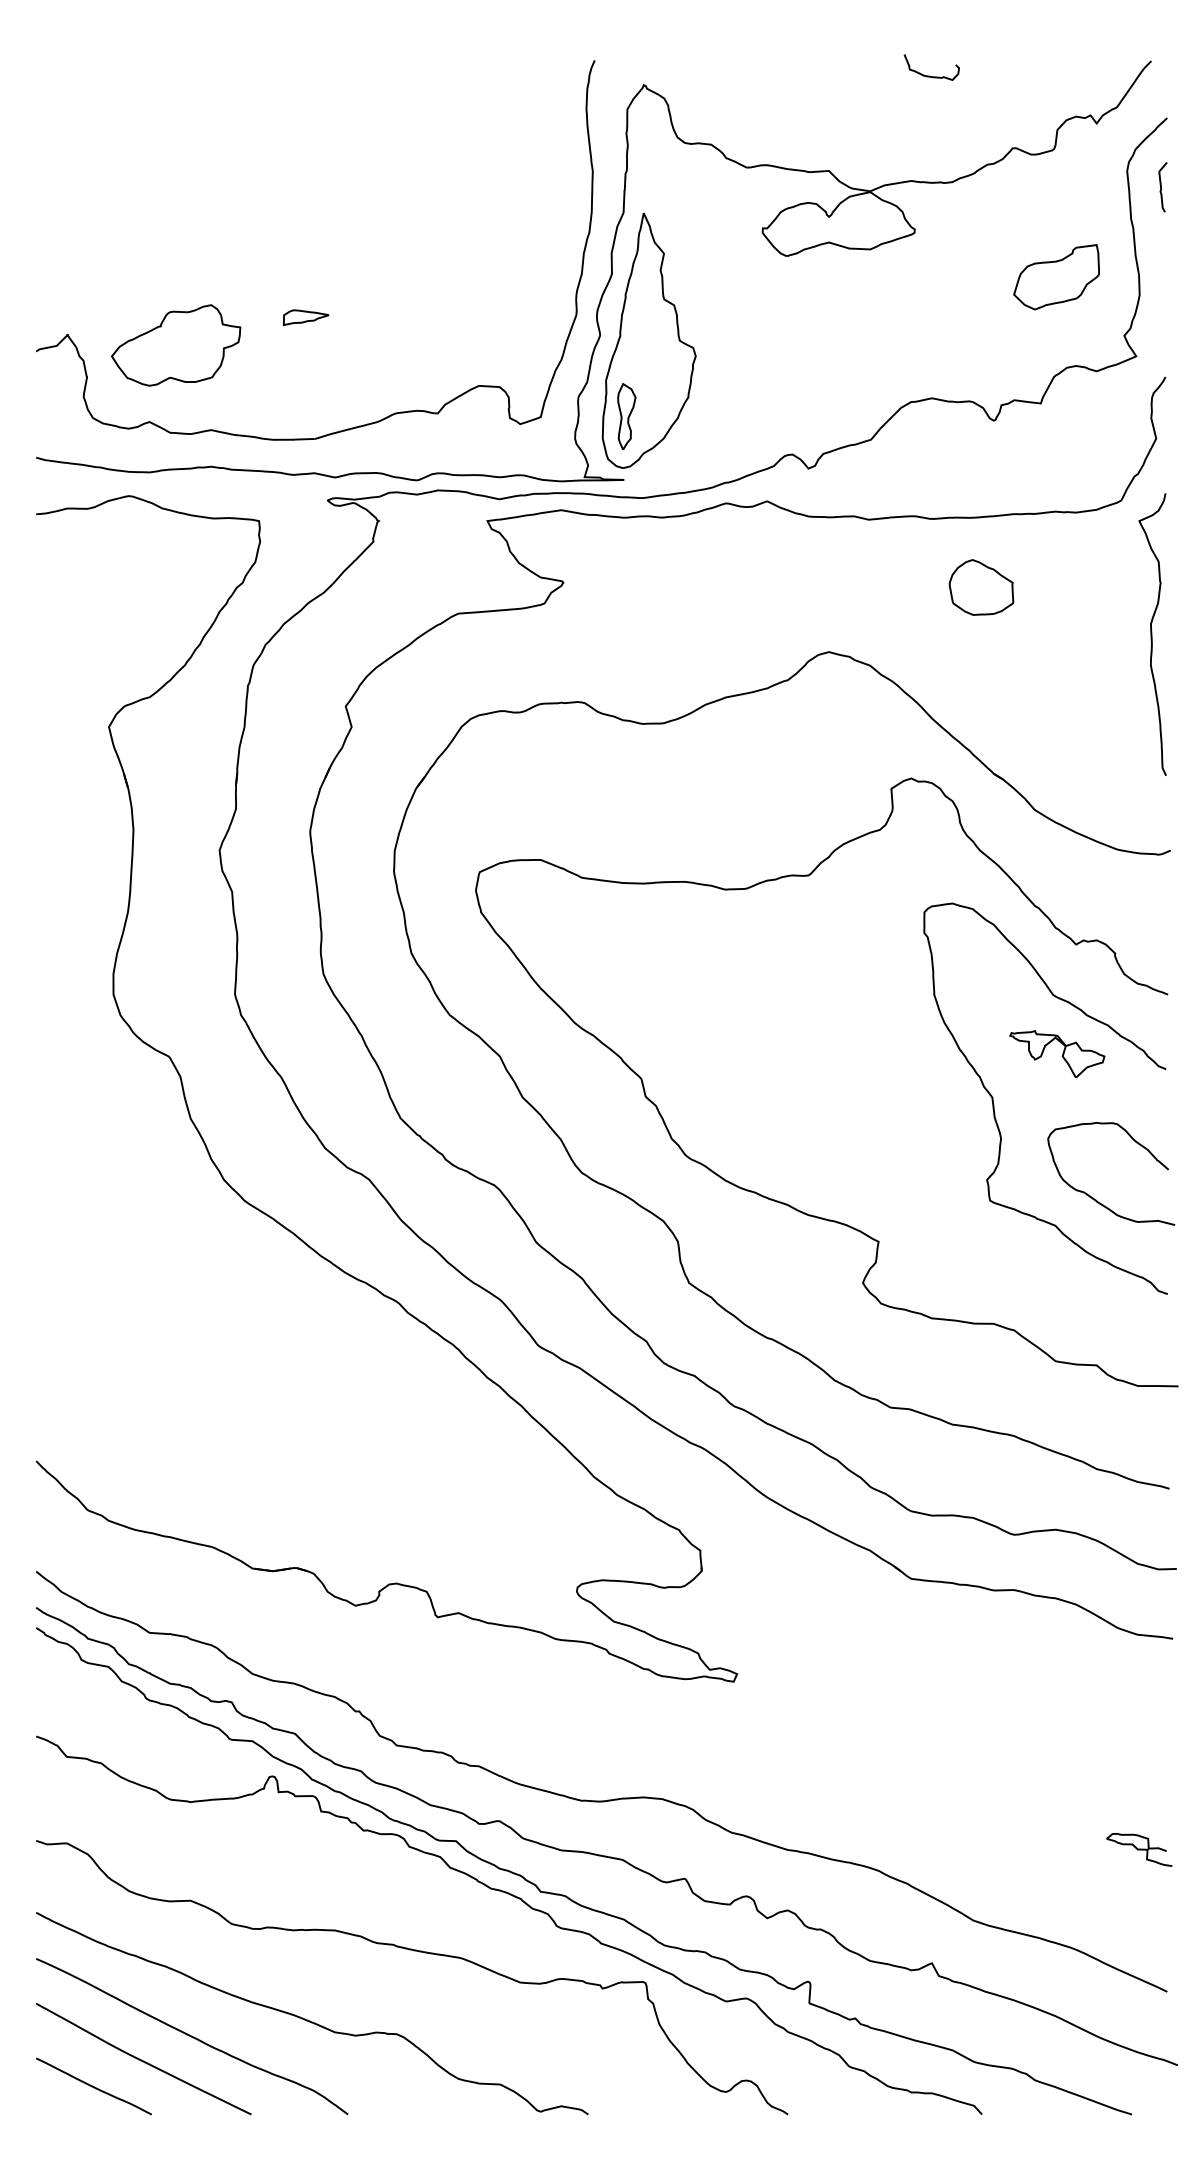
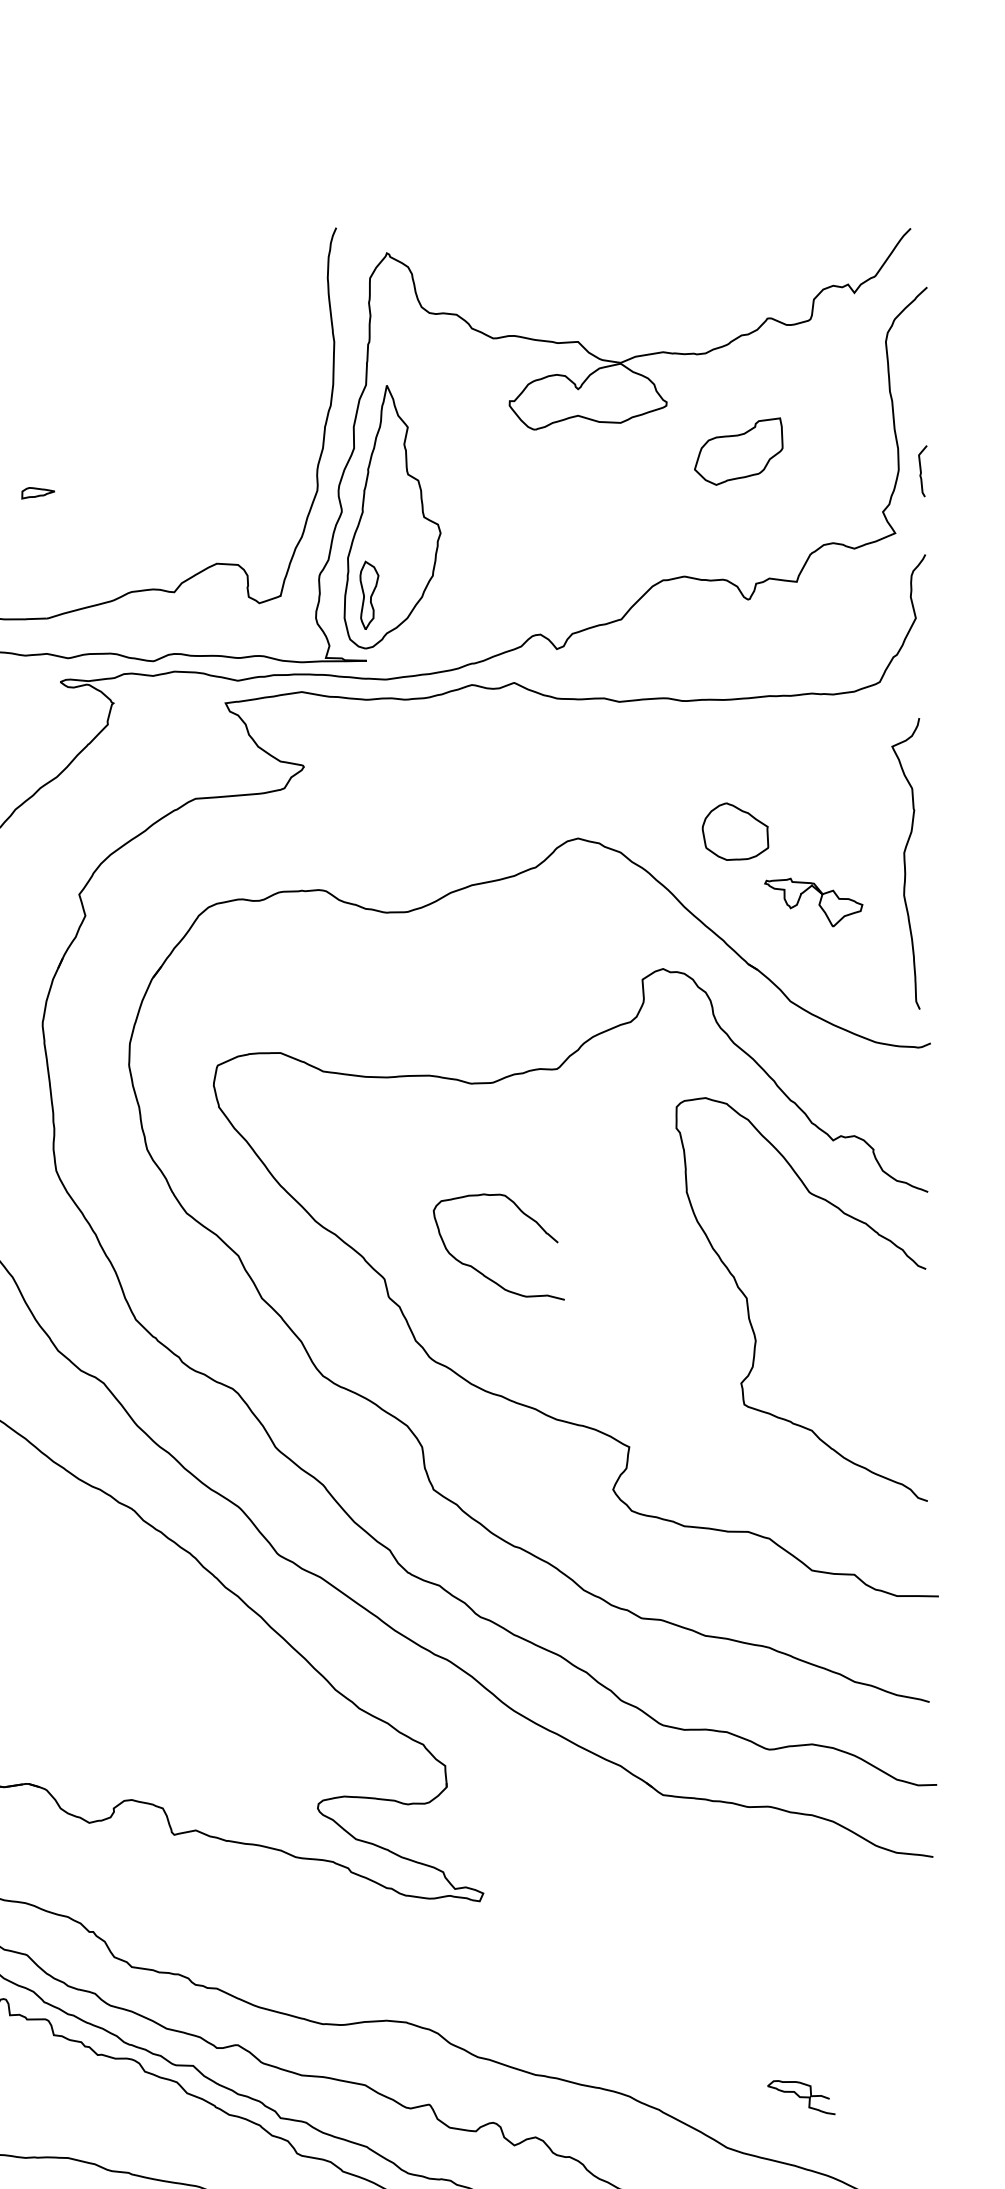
curve: (929, 75) -> (681, 243), removed
curve: (1161, 187) -> (921, 471), moved
part: (1056, 277) -> (738, 451), moved
part: (305, 317) -> (37, 493), size x0.7
part: (981, 587) -> (735, 831), moved
curve: (1152, 634) -> (905, 863), moved
part: (1057, 1054) -> (813, 902), moved
curve: (1093, 1197) -> (480, 1271), moved
curve: (1139, 1849) -> (801, 2097), moved

